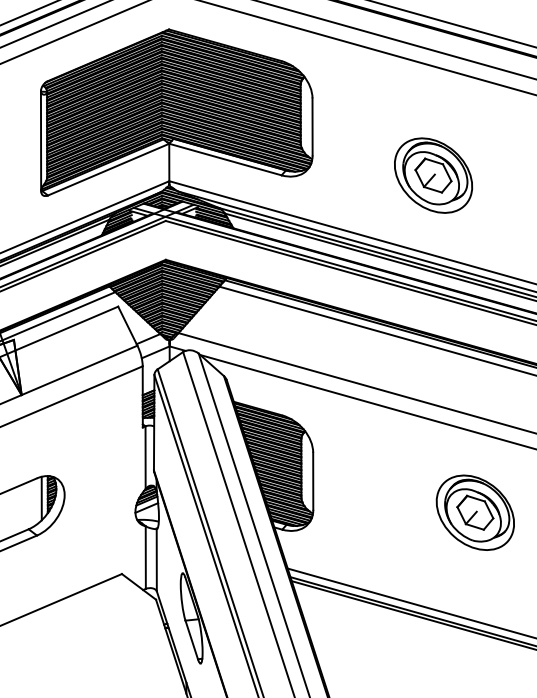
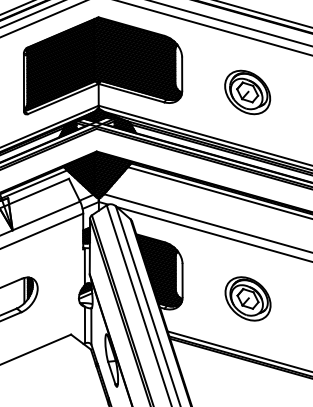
part: (433, 175) -> (247, 92), moved
part: (474, 512) -> (247, 298), moved

